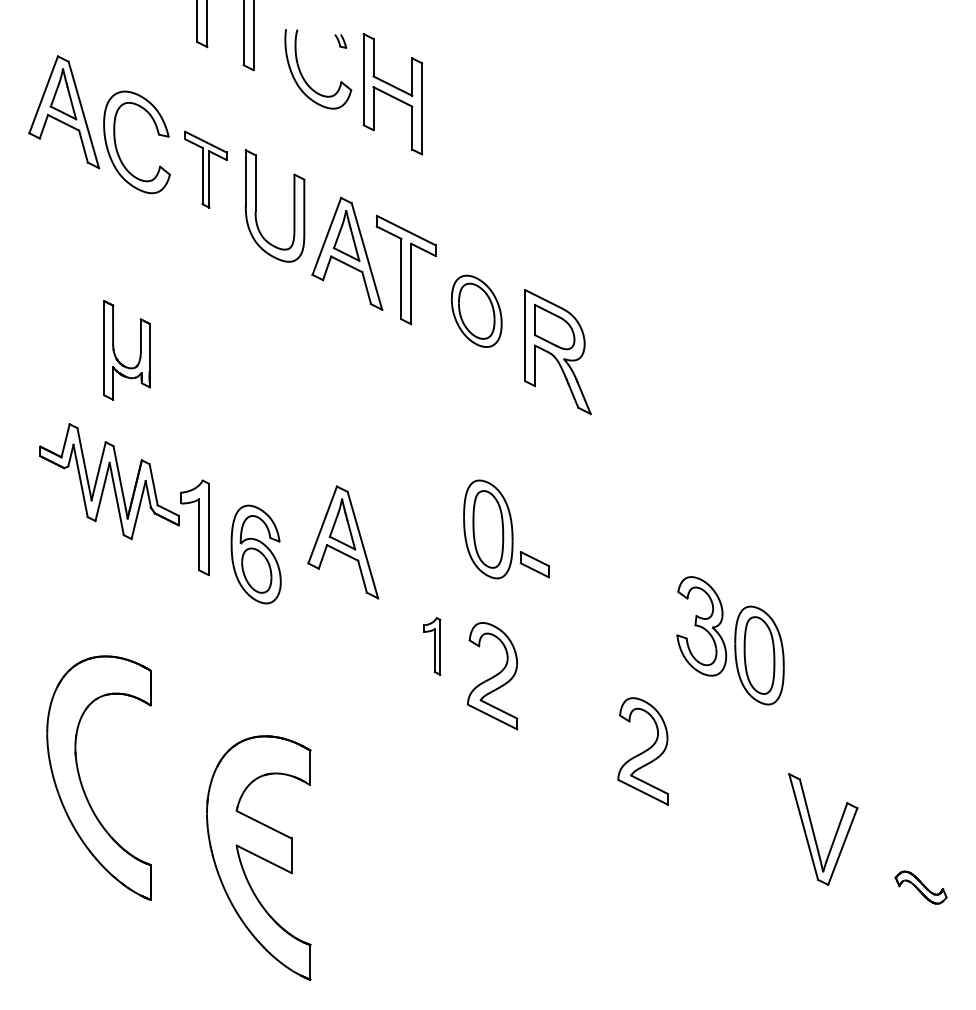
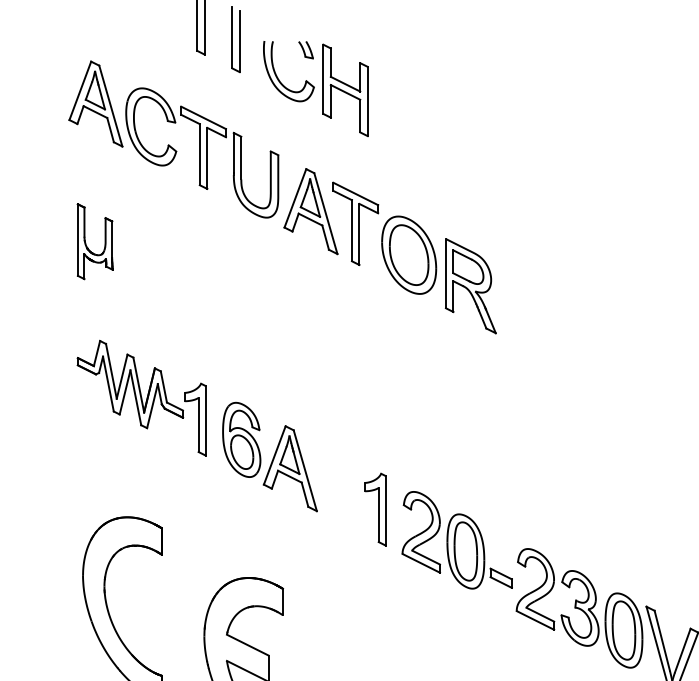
part: (340, 41) -> (305, 50), size x1.67
part: (205, 169) -> (203, 147), size x1.43
part: (476, 311) -> (409, 255), size x1.43
part: (115, 352) -> (86, 243), moved
part: (506, 529) -> (479, 551), moved
part: (343, 542) -> (290, 468), moved
part: (730, 640) -> (601, 619), moved
part: (431, 646) -> (374, 509), size x1.67

